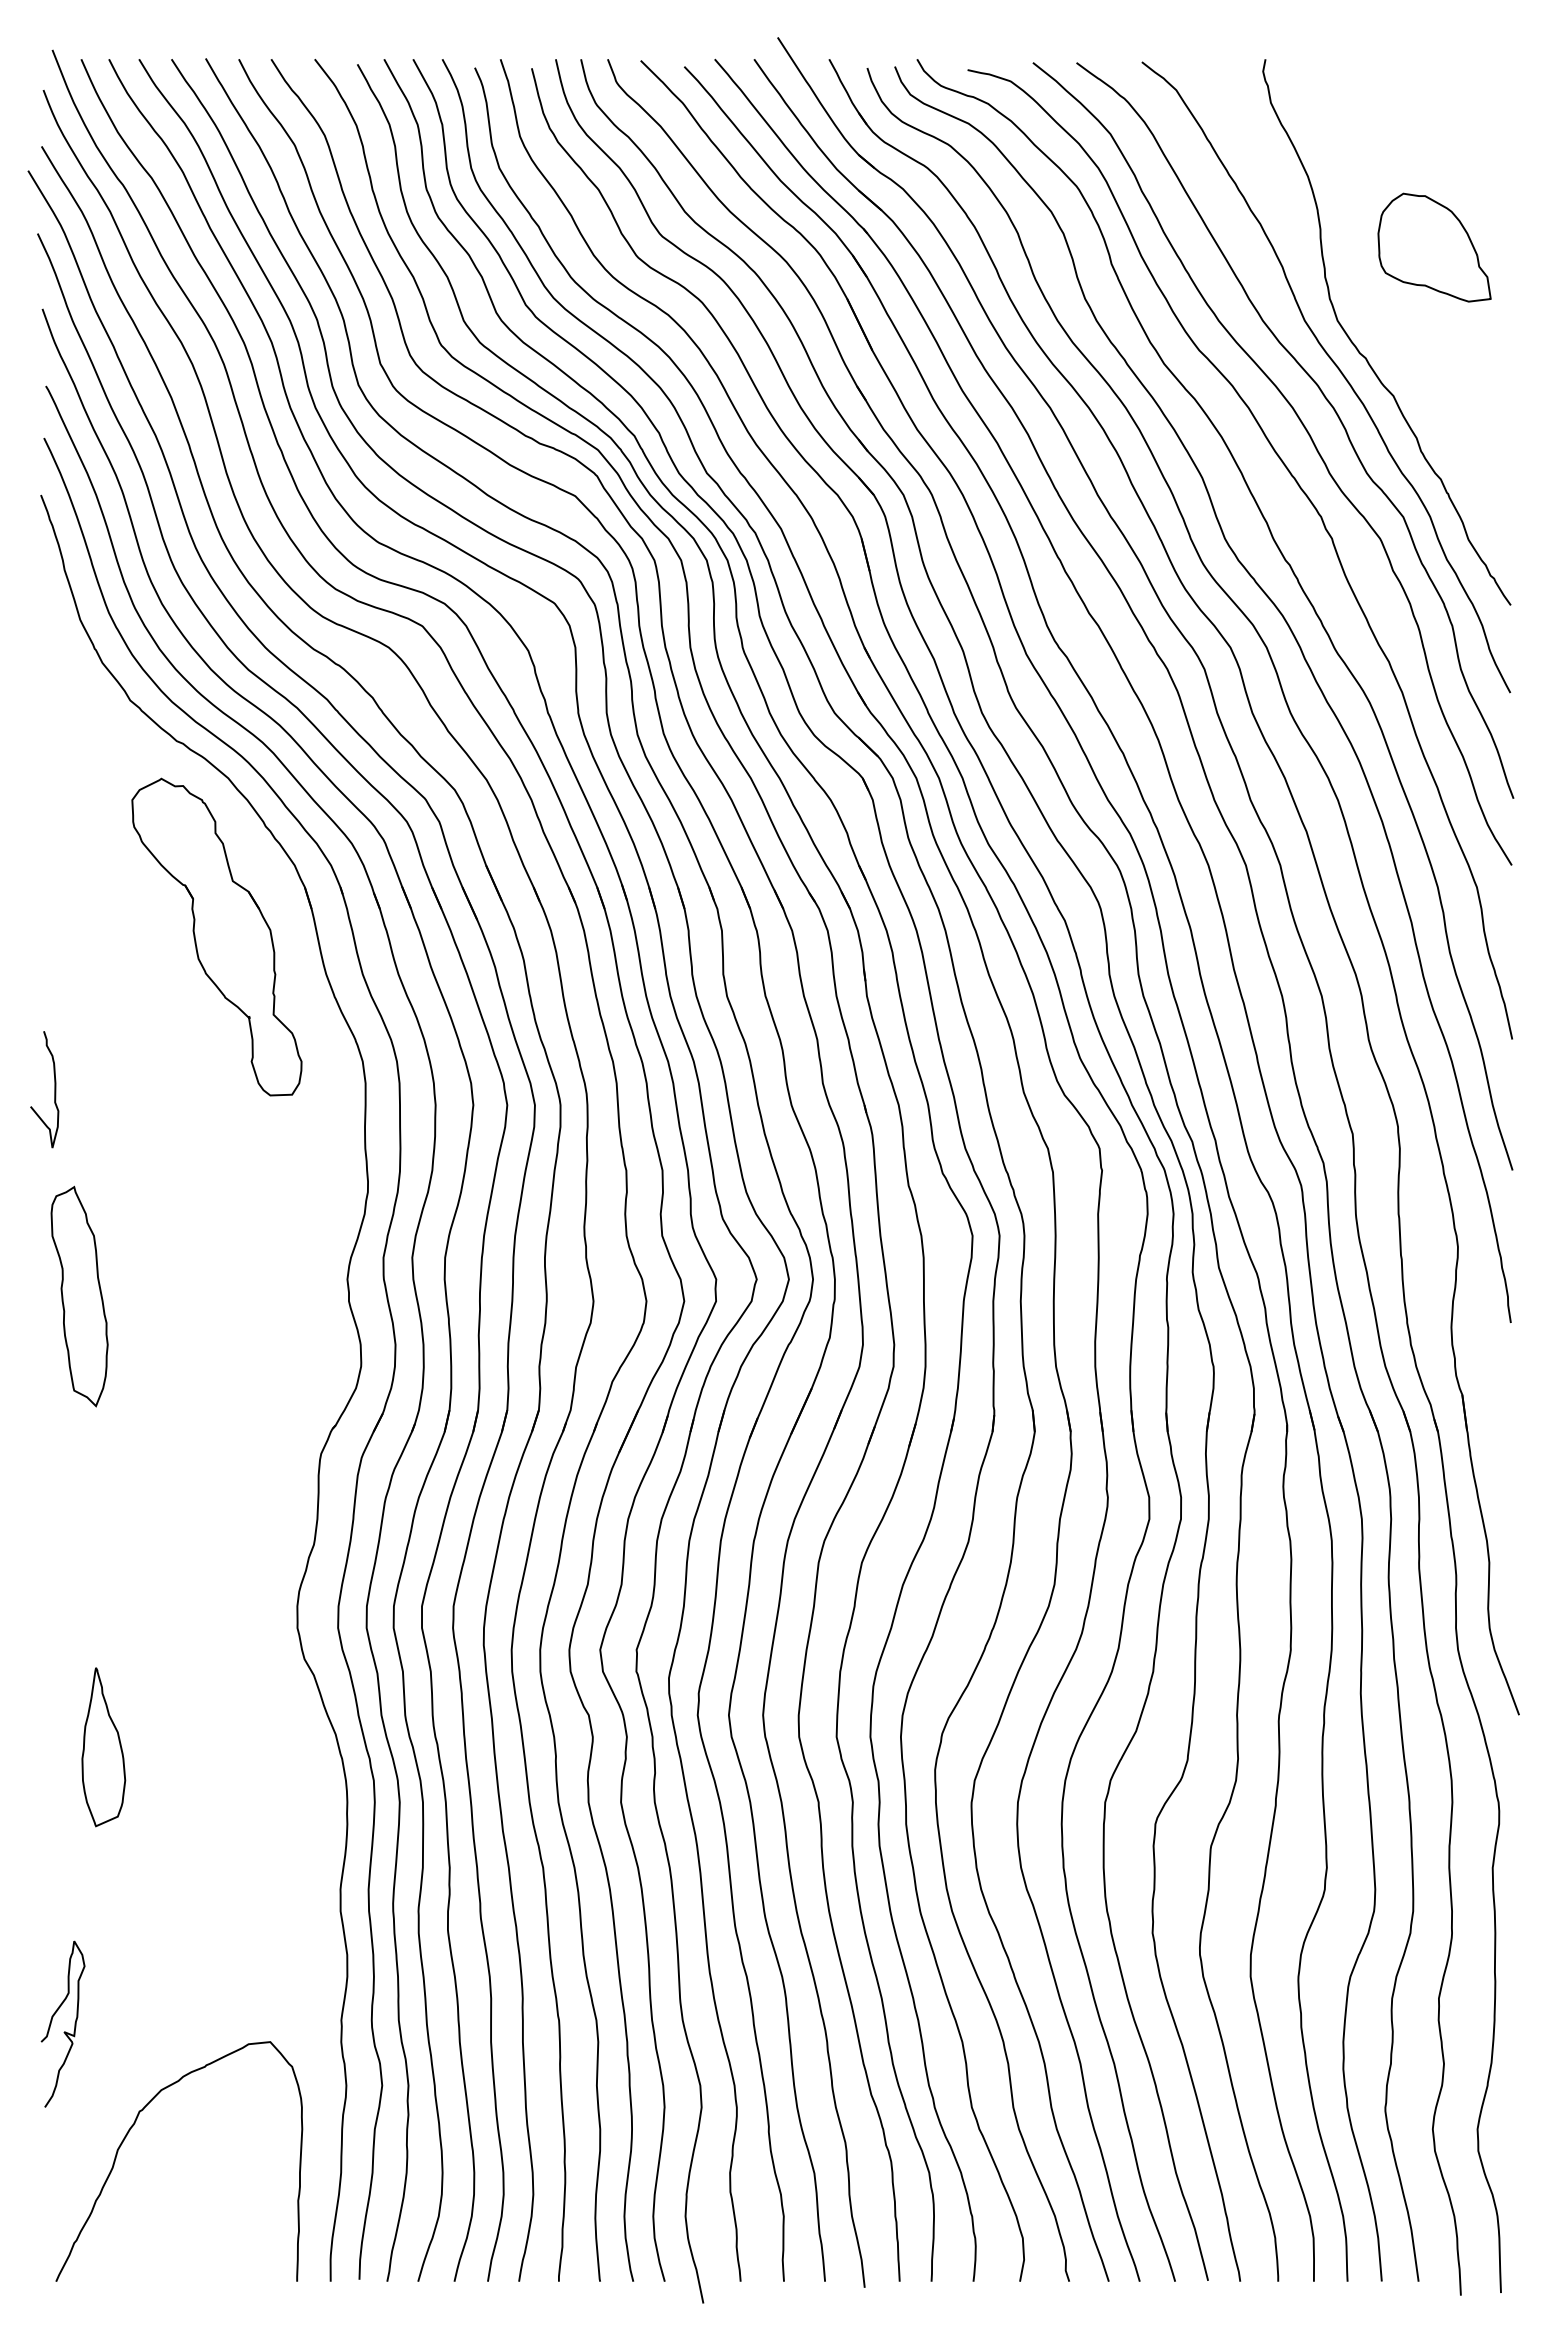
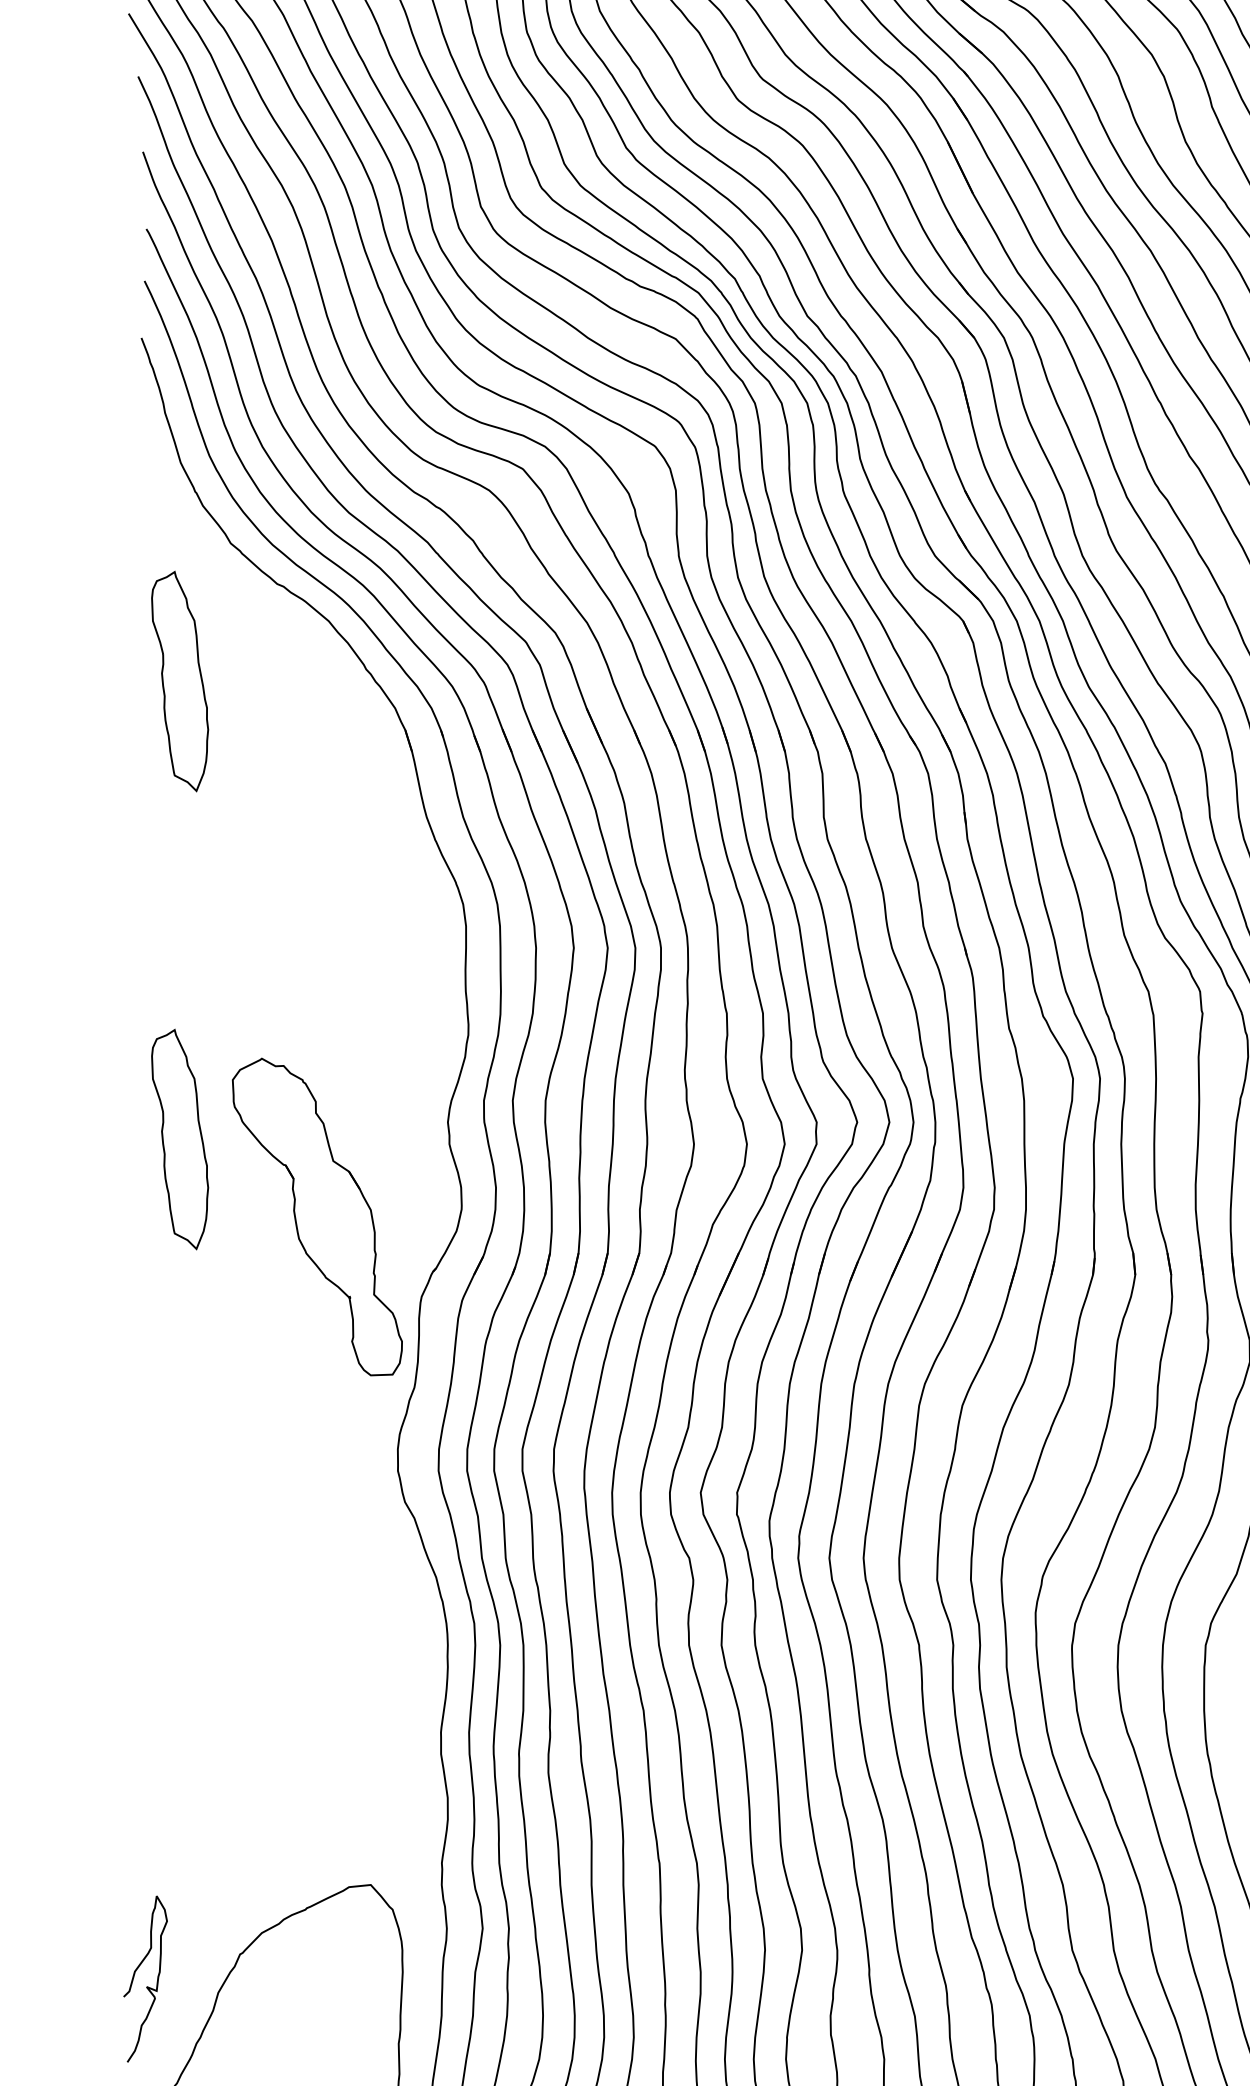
part: (79, 838) -> (179, 681), added
part: (216, 936) -> (316, 1216), moved
curve: (54, 1089) -> (154, 932), removed
part: (103, 1747) -> (203, 1590), removed
curve: (64, 2031) -> (146, 1986), moved

